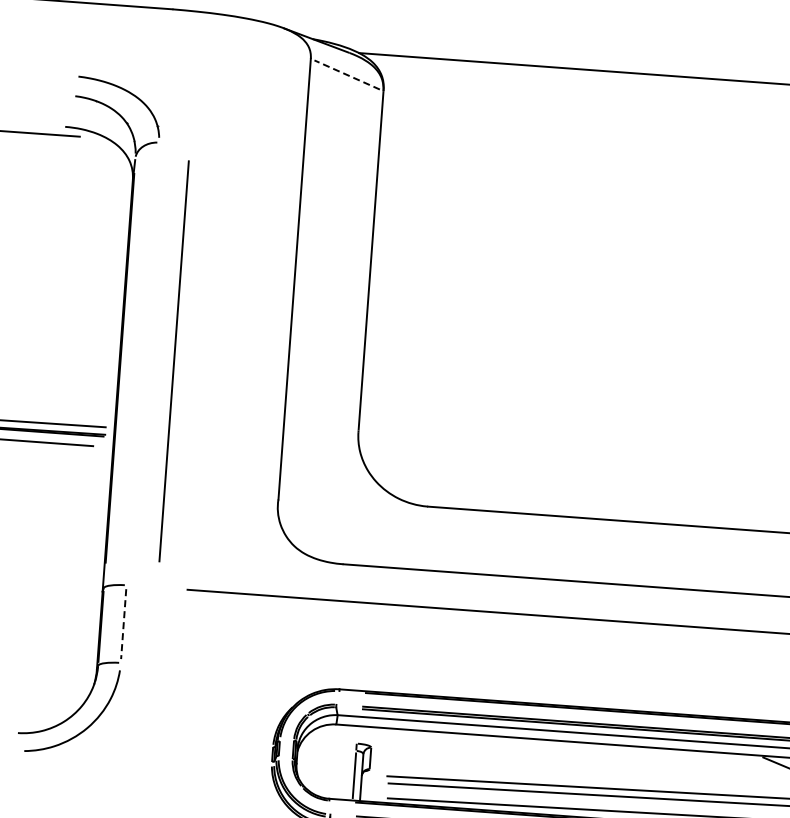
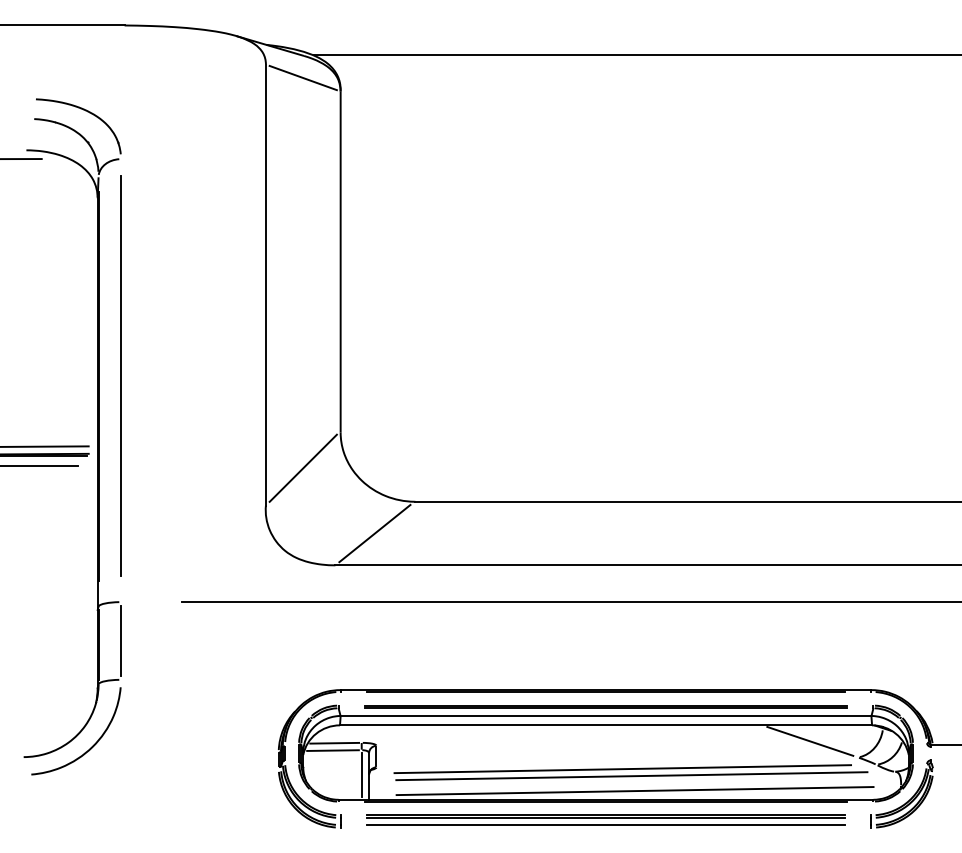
line: (347, 75) -> (303, 78), dashed -> solid
line: (173, 361) -> (120, 375), moved
line: (317, 464) -> (302, 467), added
line: (384, 535) -> (374, 533), added
line: (124, 623) -> (121, 640), dashed -> solid
line: (329, 741) -> (334, 742), added
line: (327, 749) -> (332, 750), added

